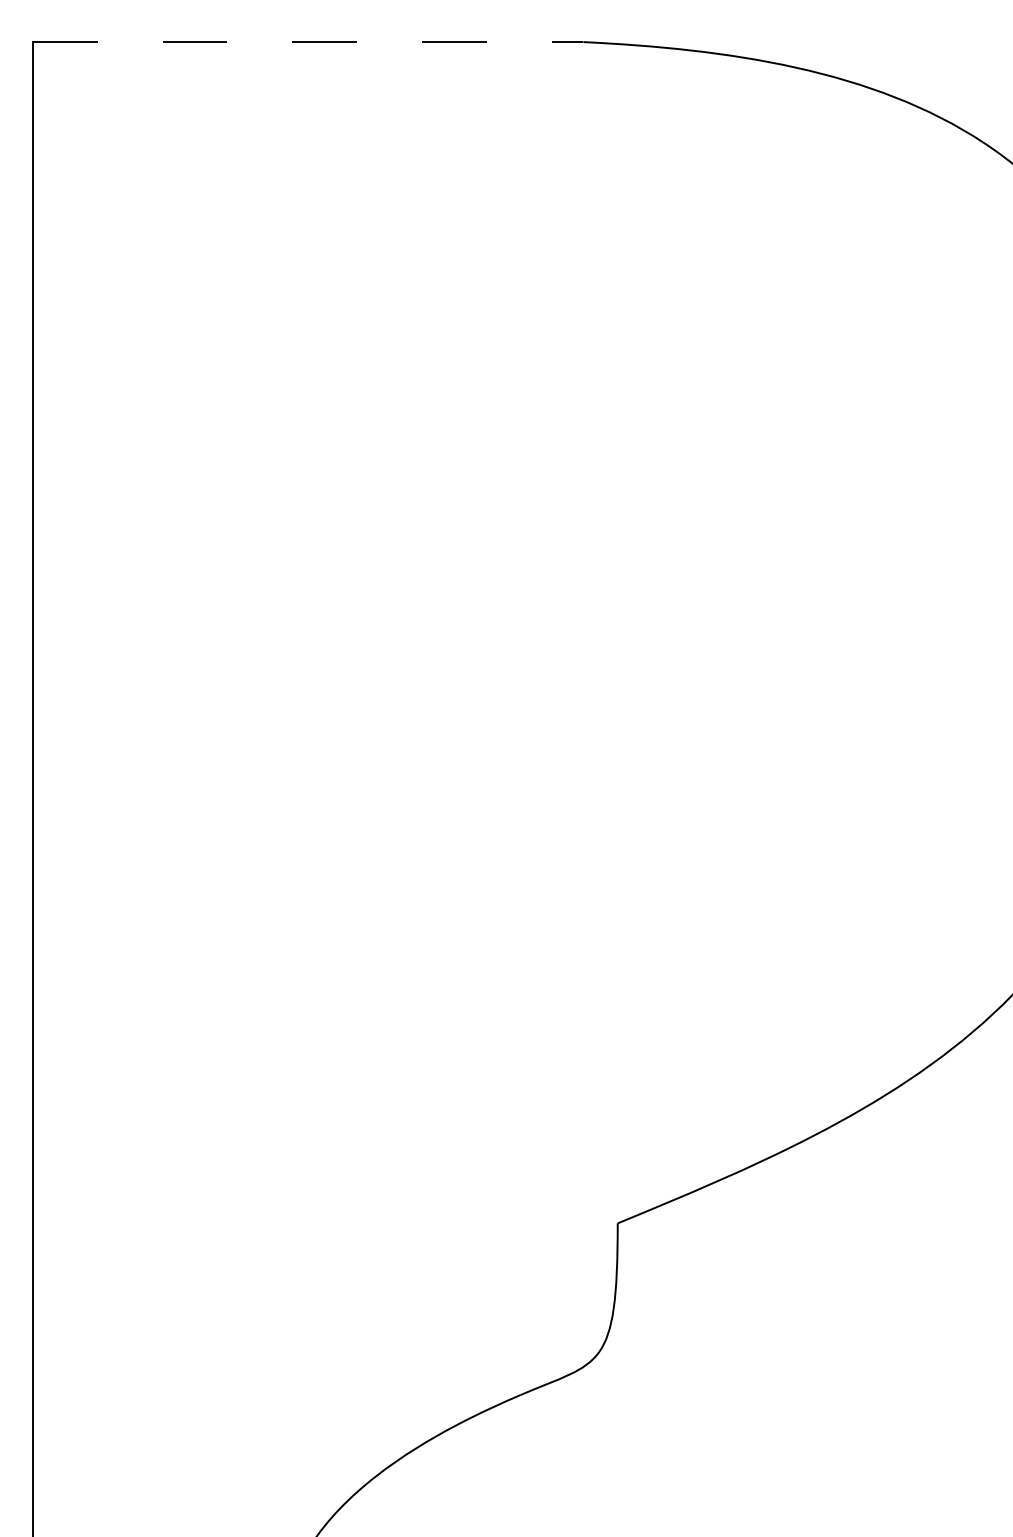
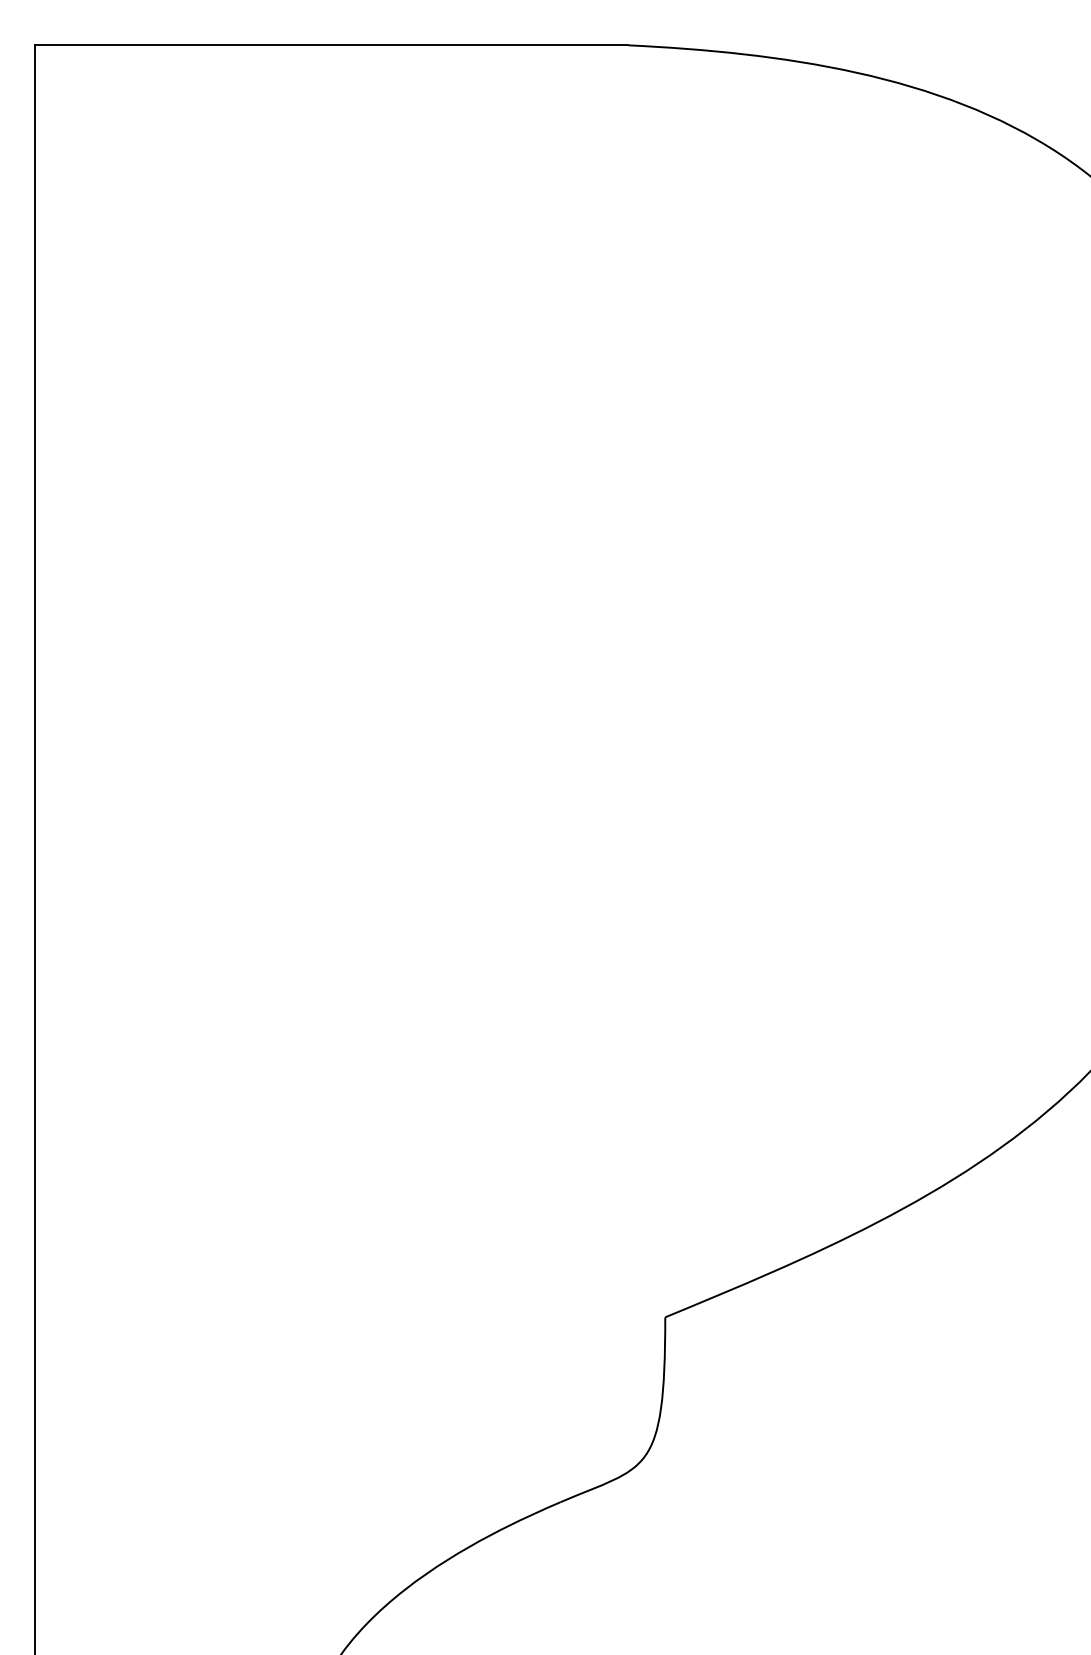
line: (308, 42) -> (332, 45), dashed -> solid

